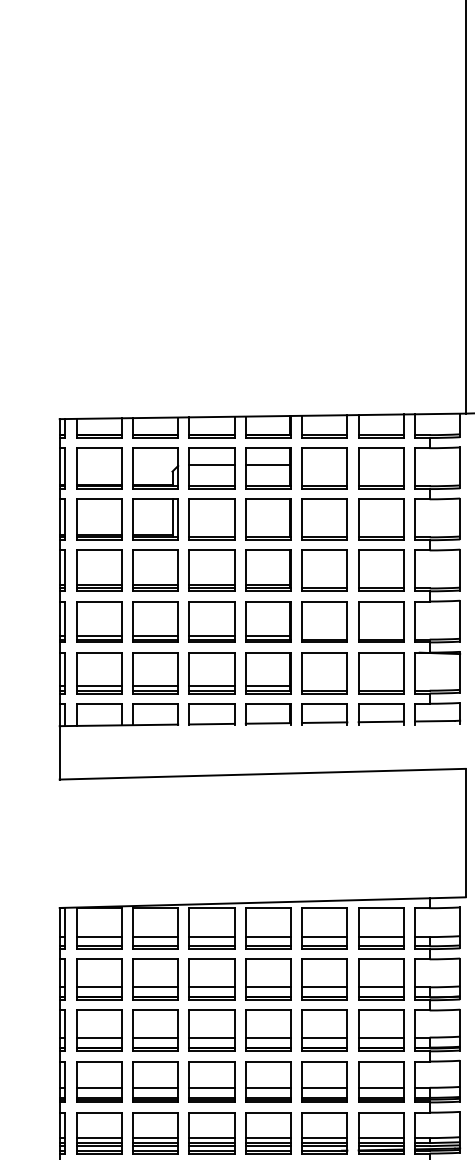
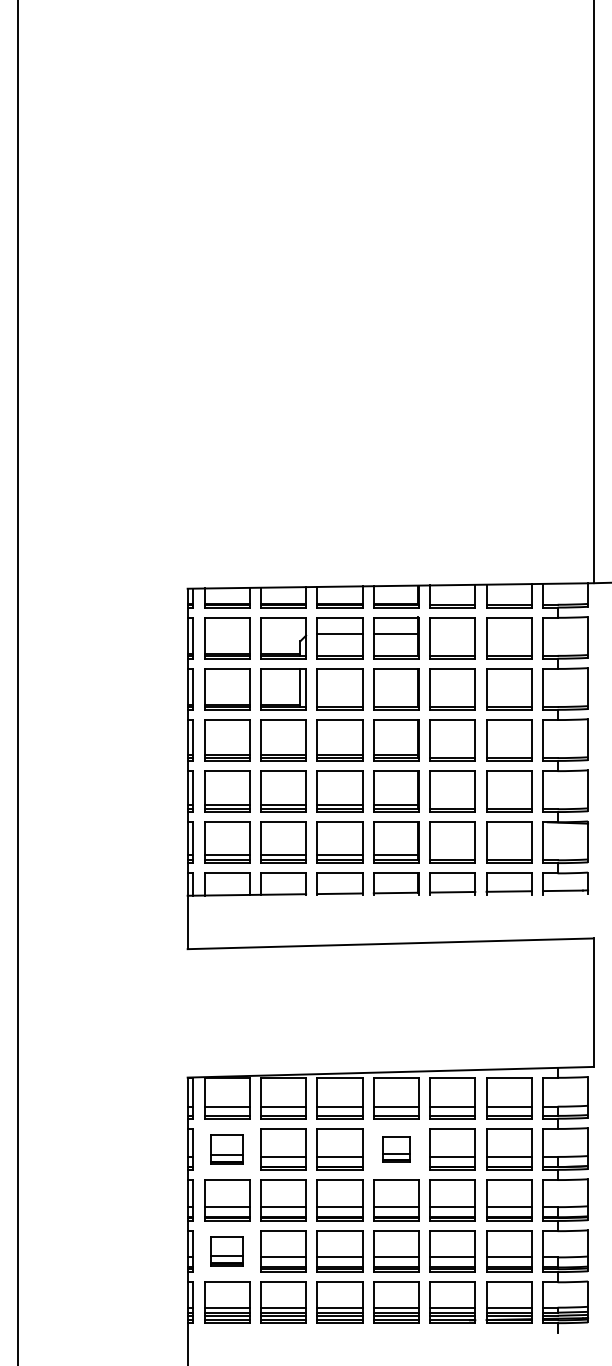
part: (99, 979) -> (227, 1149), size x0.7
part: (268, 979) -> (396, 1149), size x0.6
part: (99, 1081) -> (227, 1251), size x0.7

